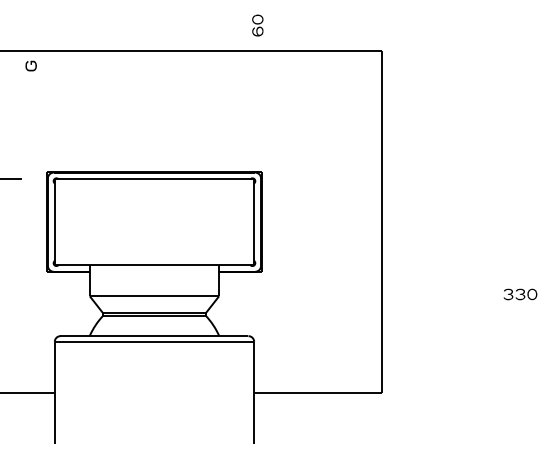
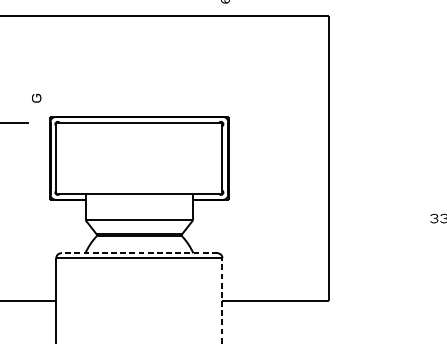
part: (30, 65) -> (36, 97), moved
line: (153, 336) -> (138, 253), solid -> dashed
line: (254, 392) -> (222, 300), solid -> dashed

